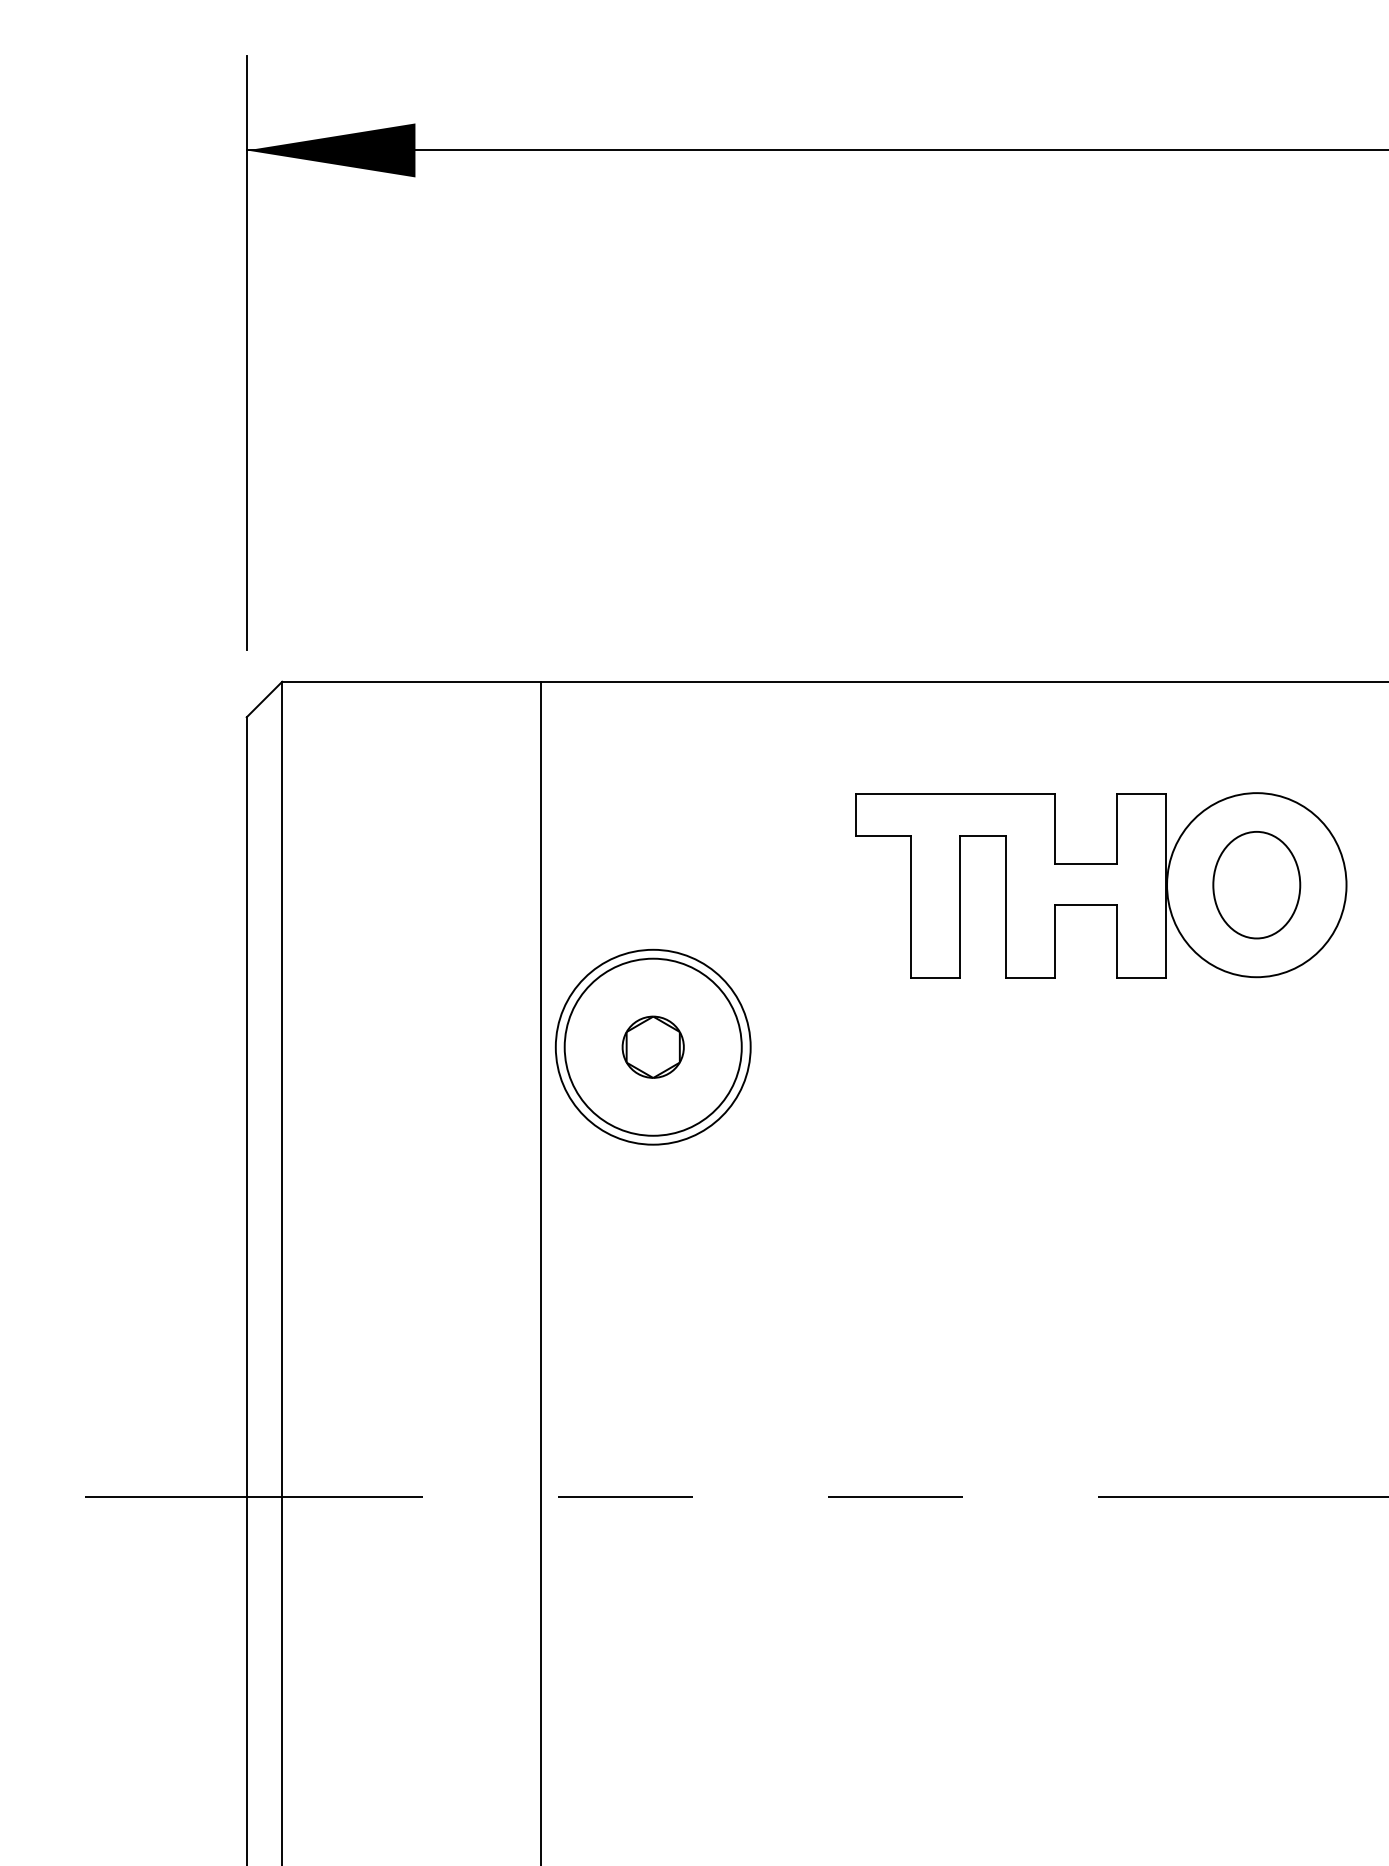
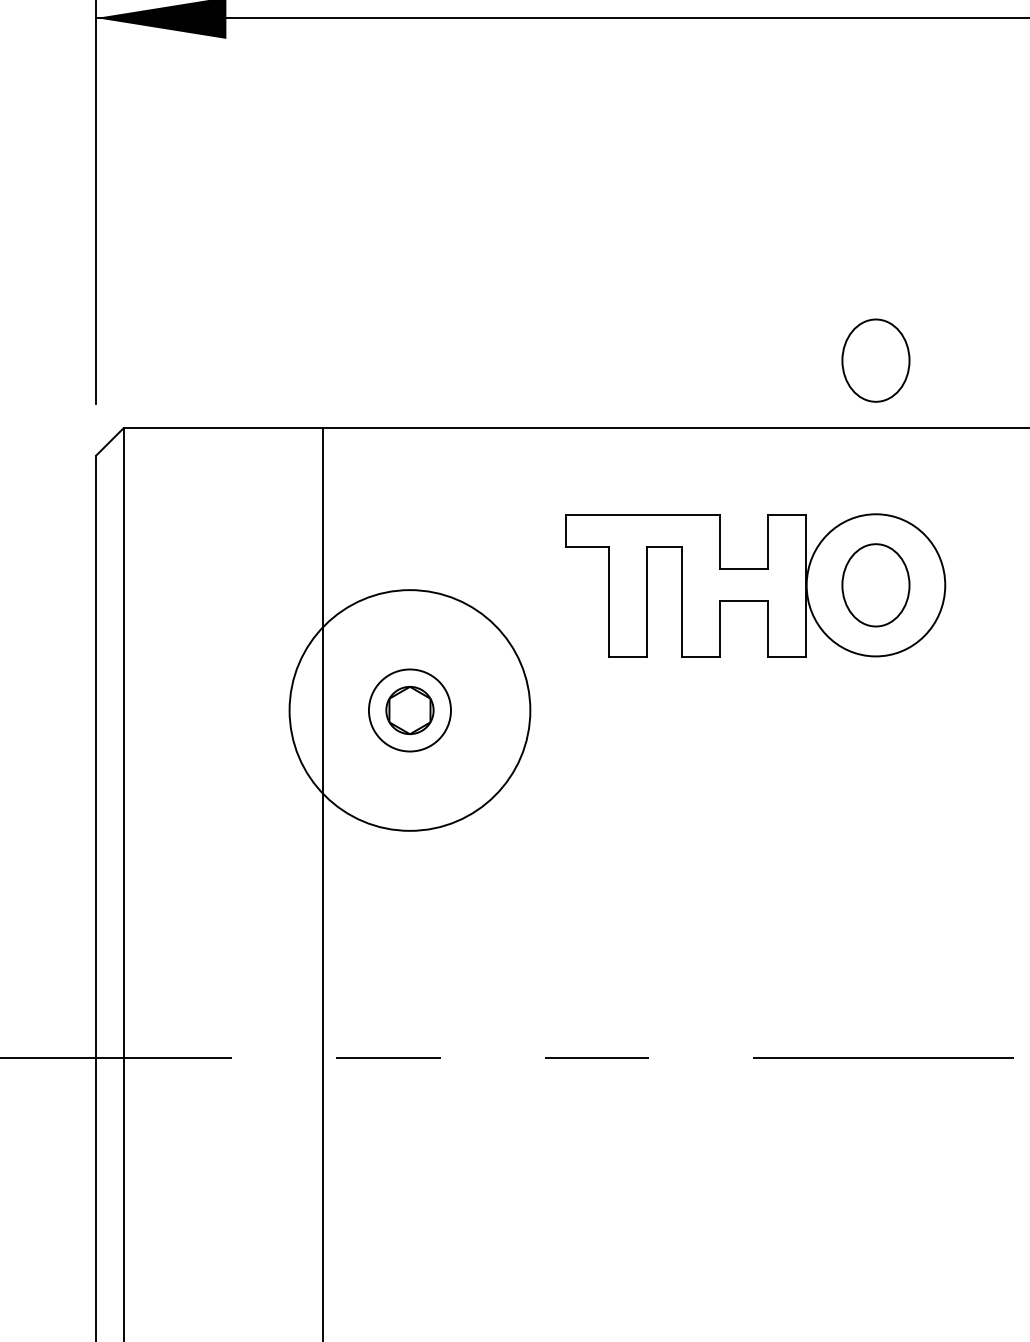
part: (1256, 594) -> (875, 360), added
circle: (652, 1046) -> (409, 709), size x0.6
circle: (652, 1046) -> (409, 709), size x1.6

